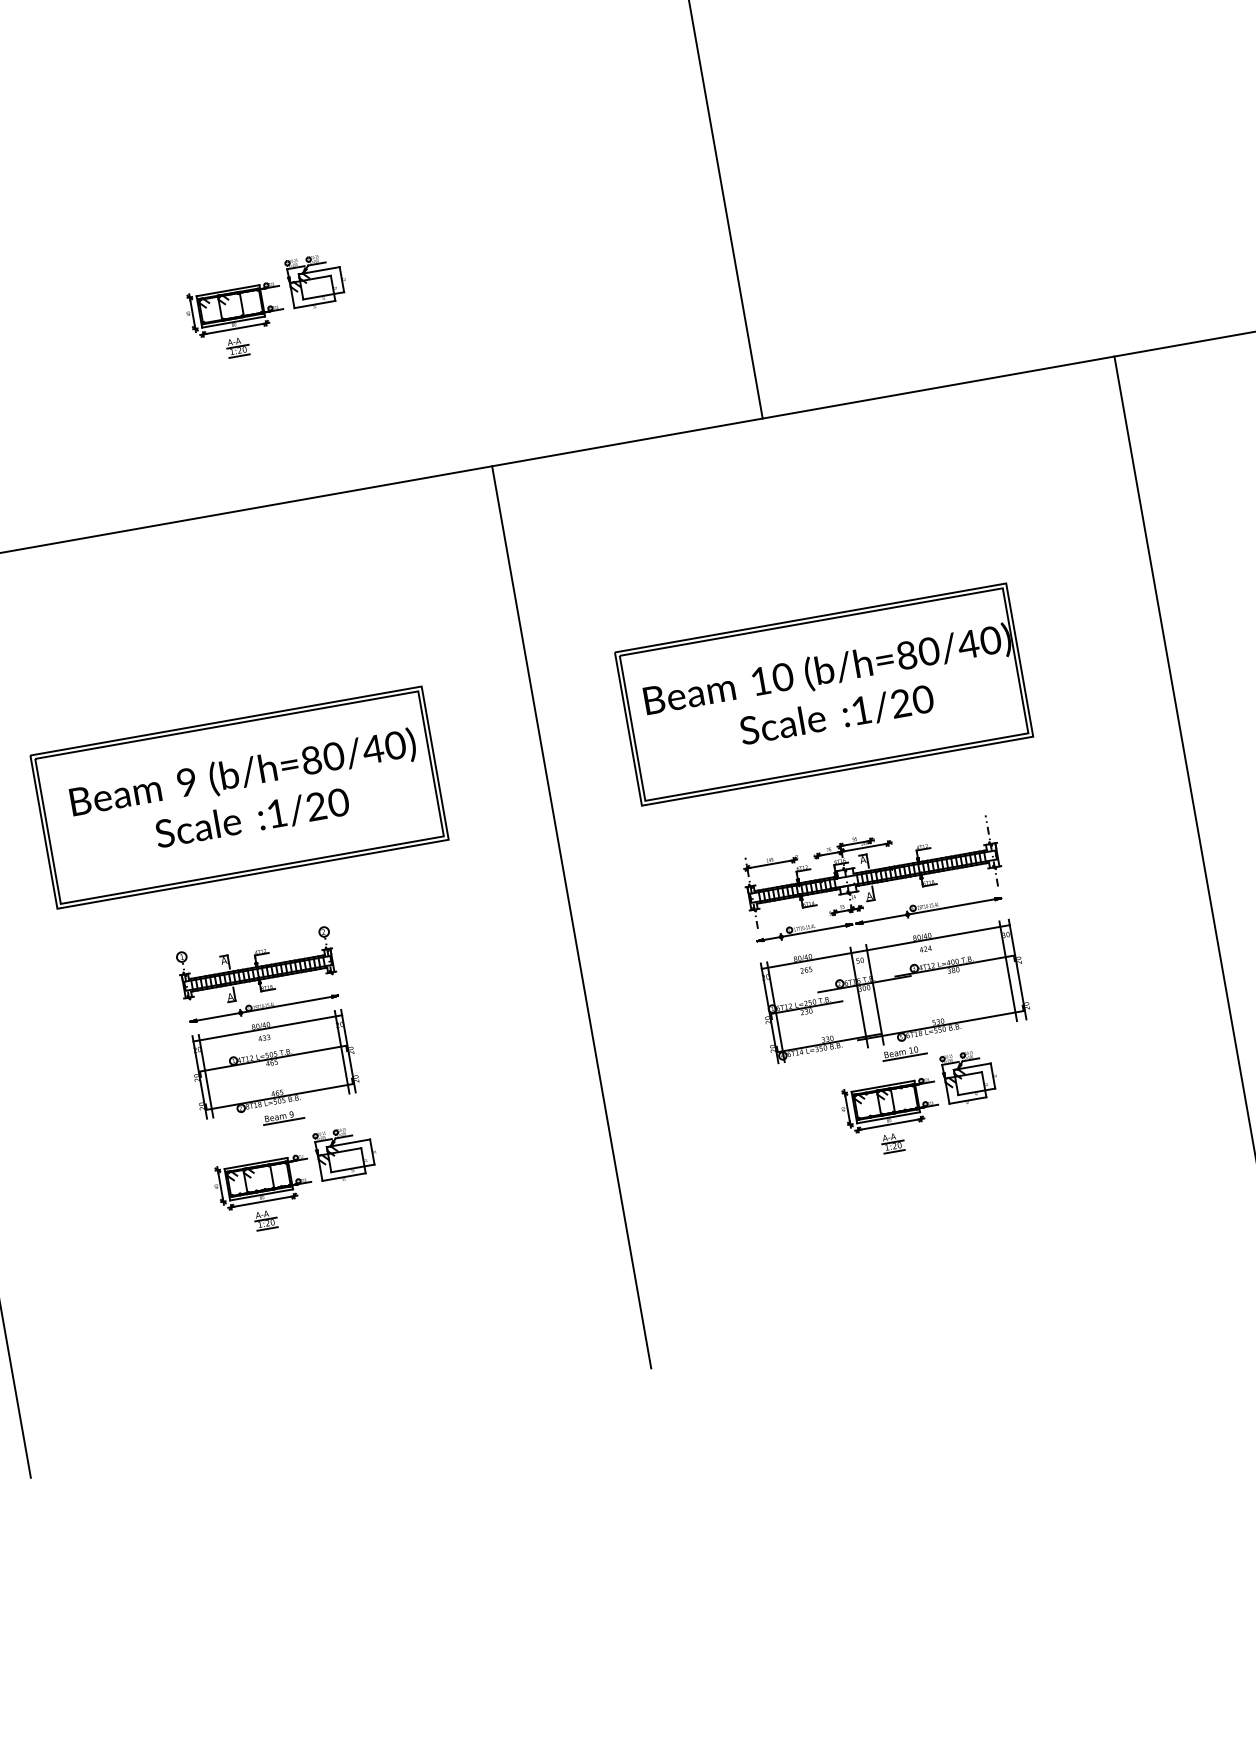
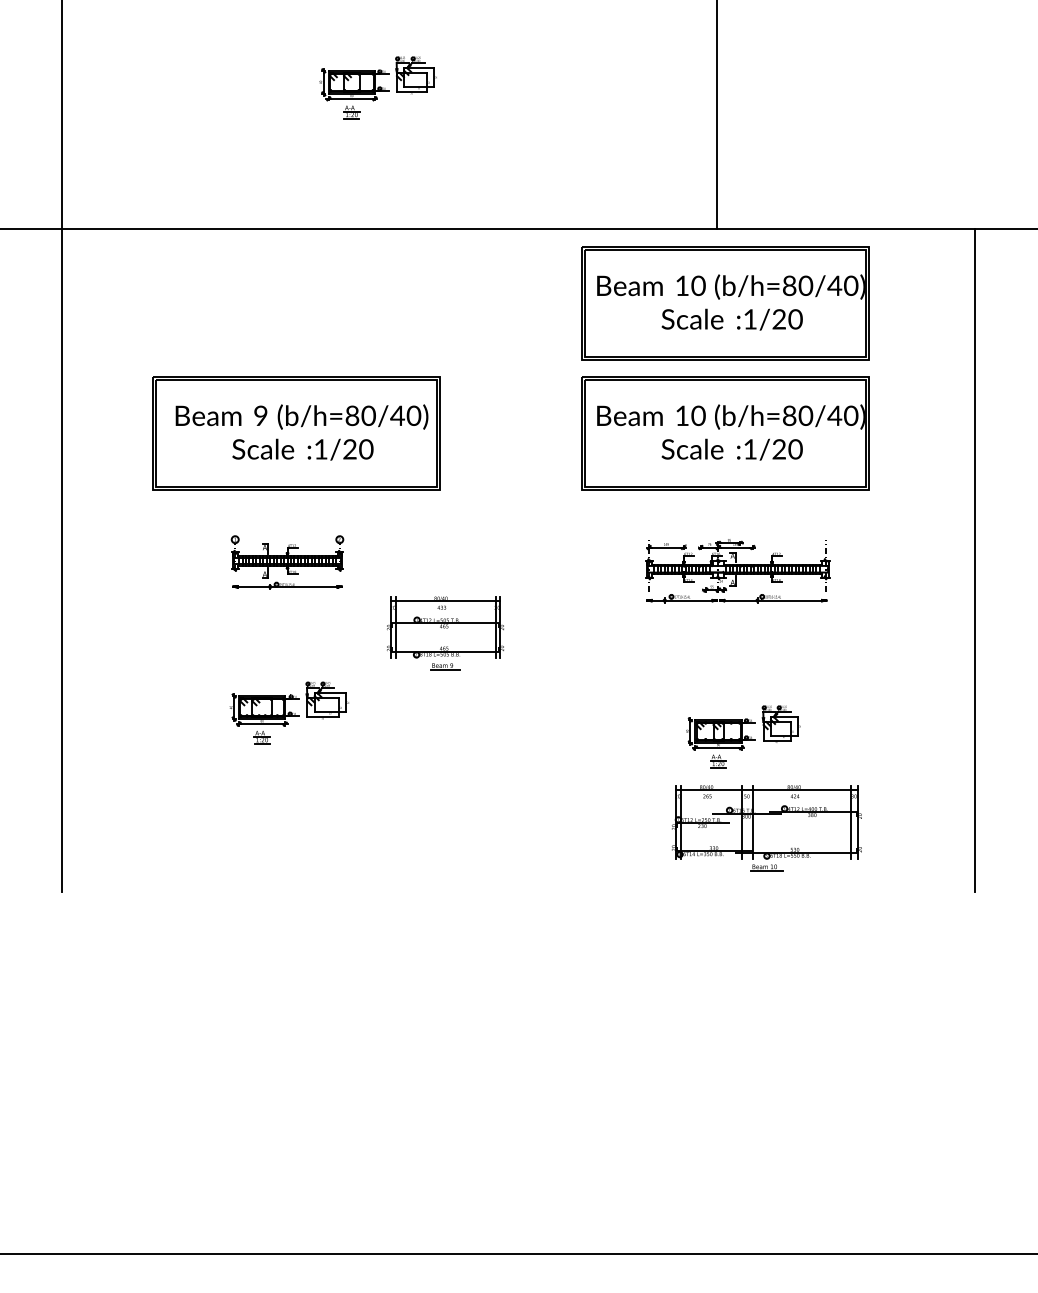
part: (792, 517) -> (725, 303), added
line: (571, 917) -> (517, 560), removed
part: (894, 999) -> (766, 828), moved
part: (275, 1072) -> (445, 633), moved

